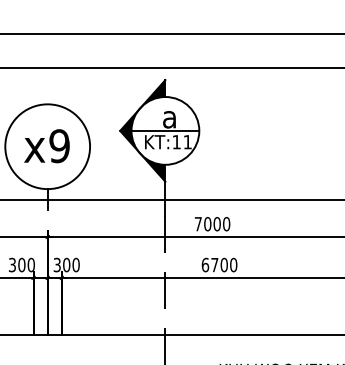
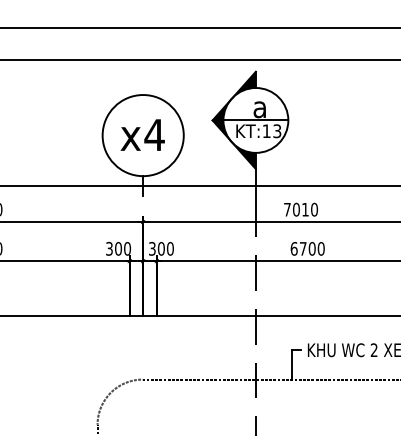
text: (187, 142) -> (277, 131), KT:11 -> KT:13
text: (59, 145) -> (154, 134), x9 -> x4
text: (217, 223) -> (305, 209), 7000 -> 7010

